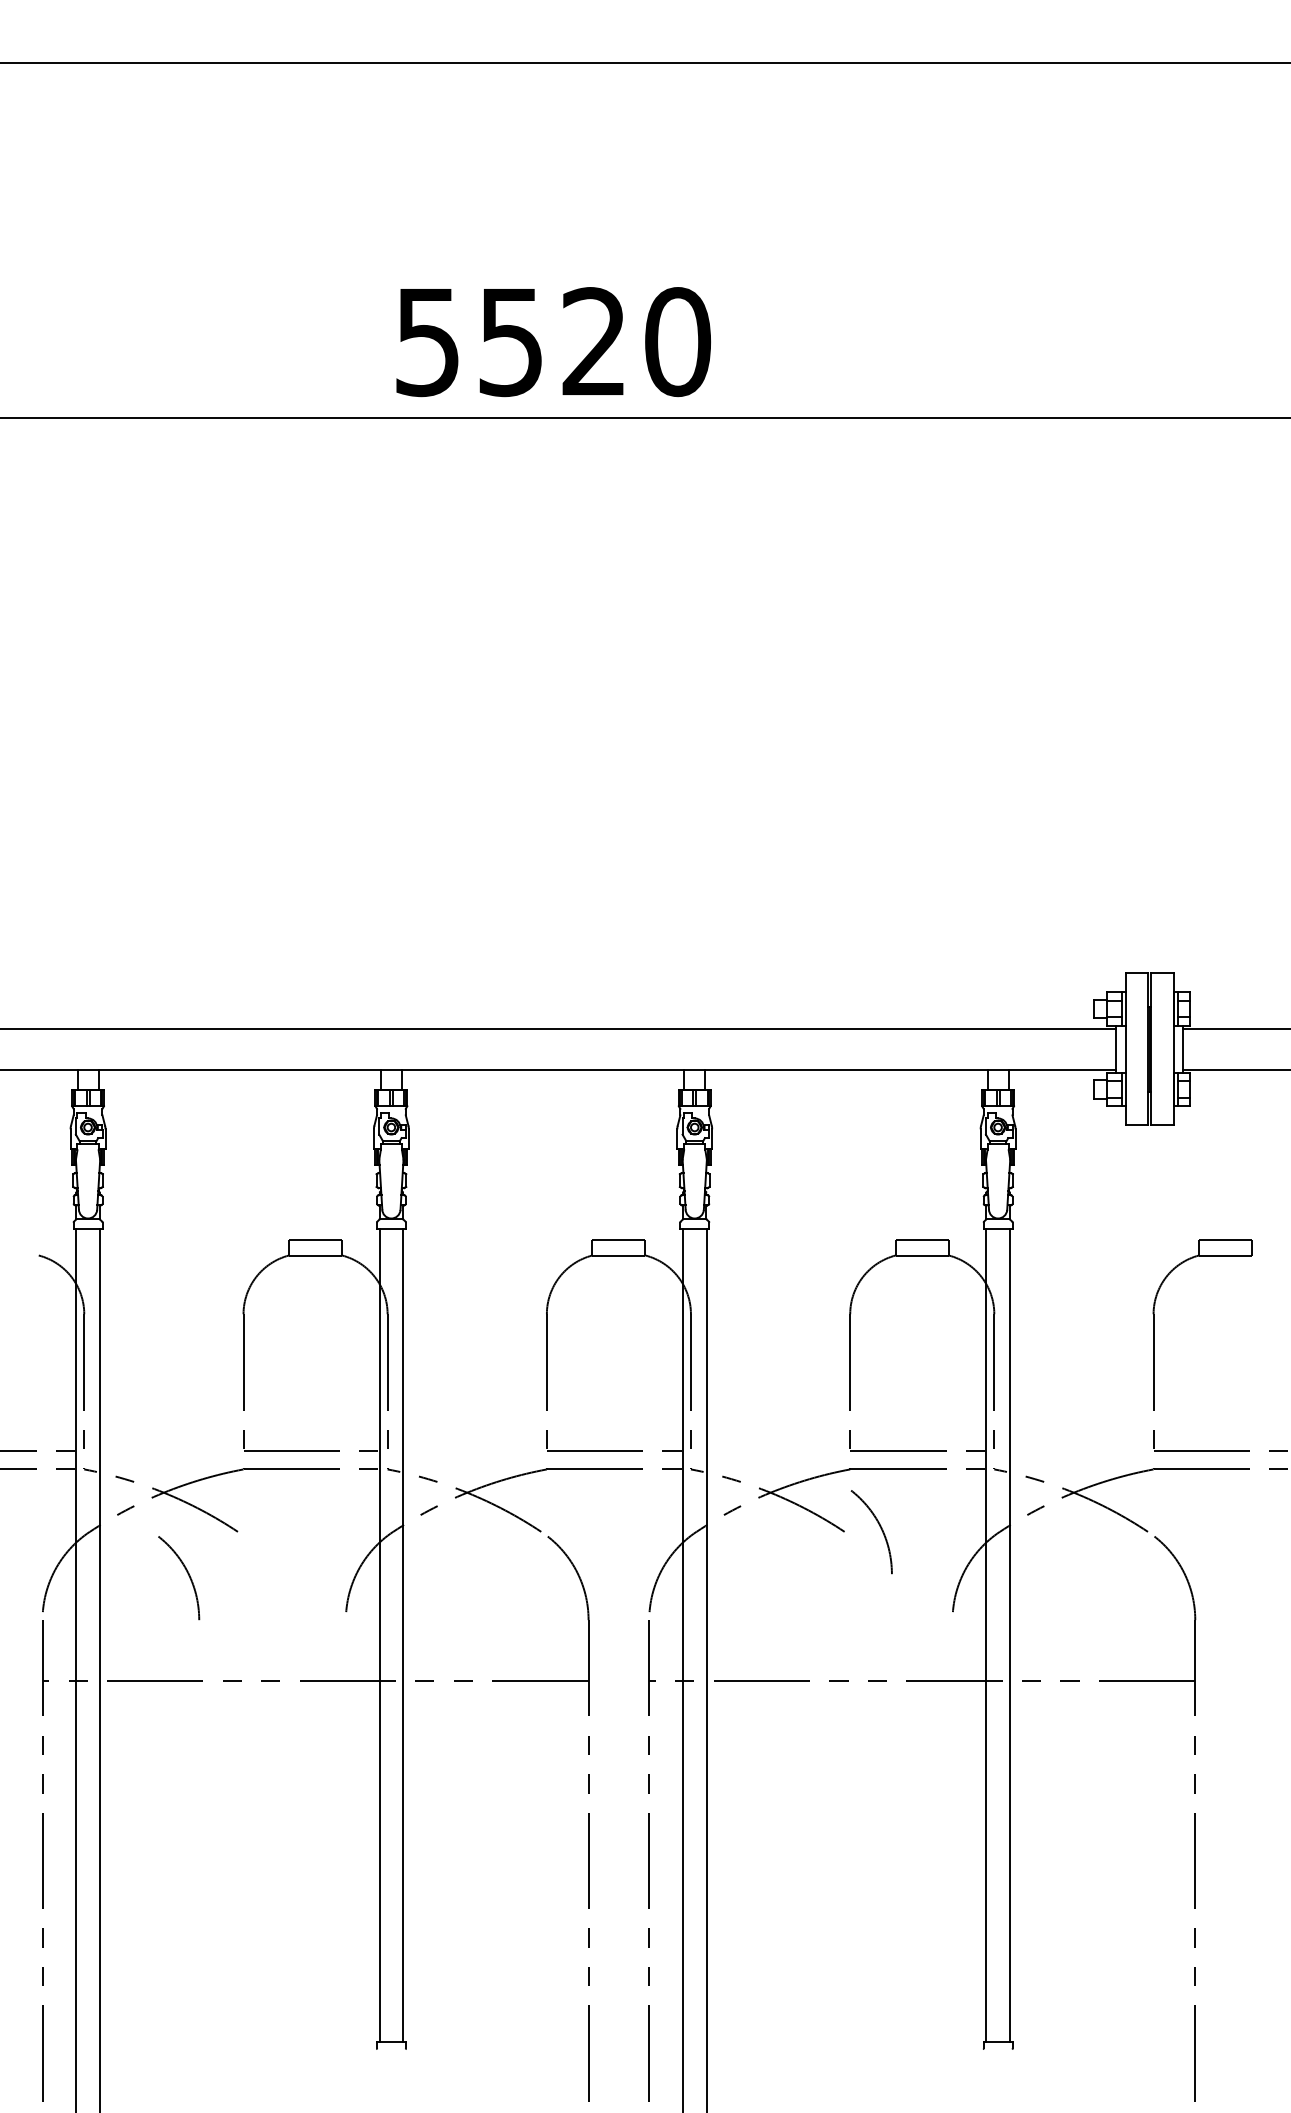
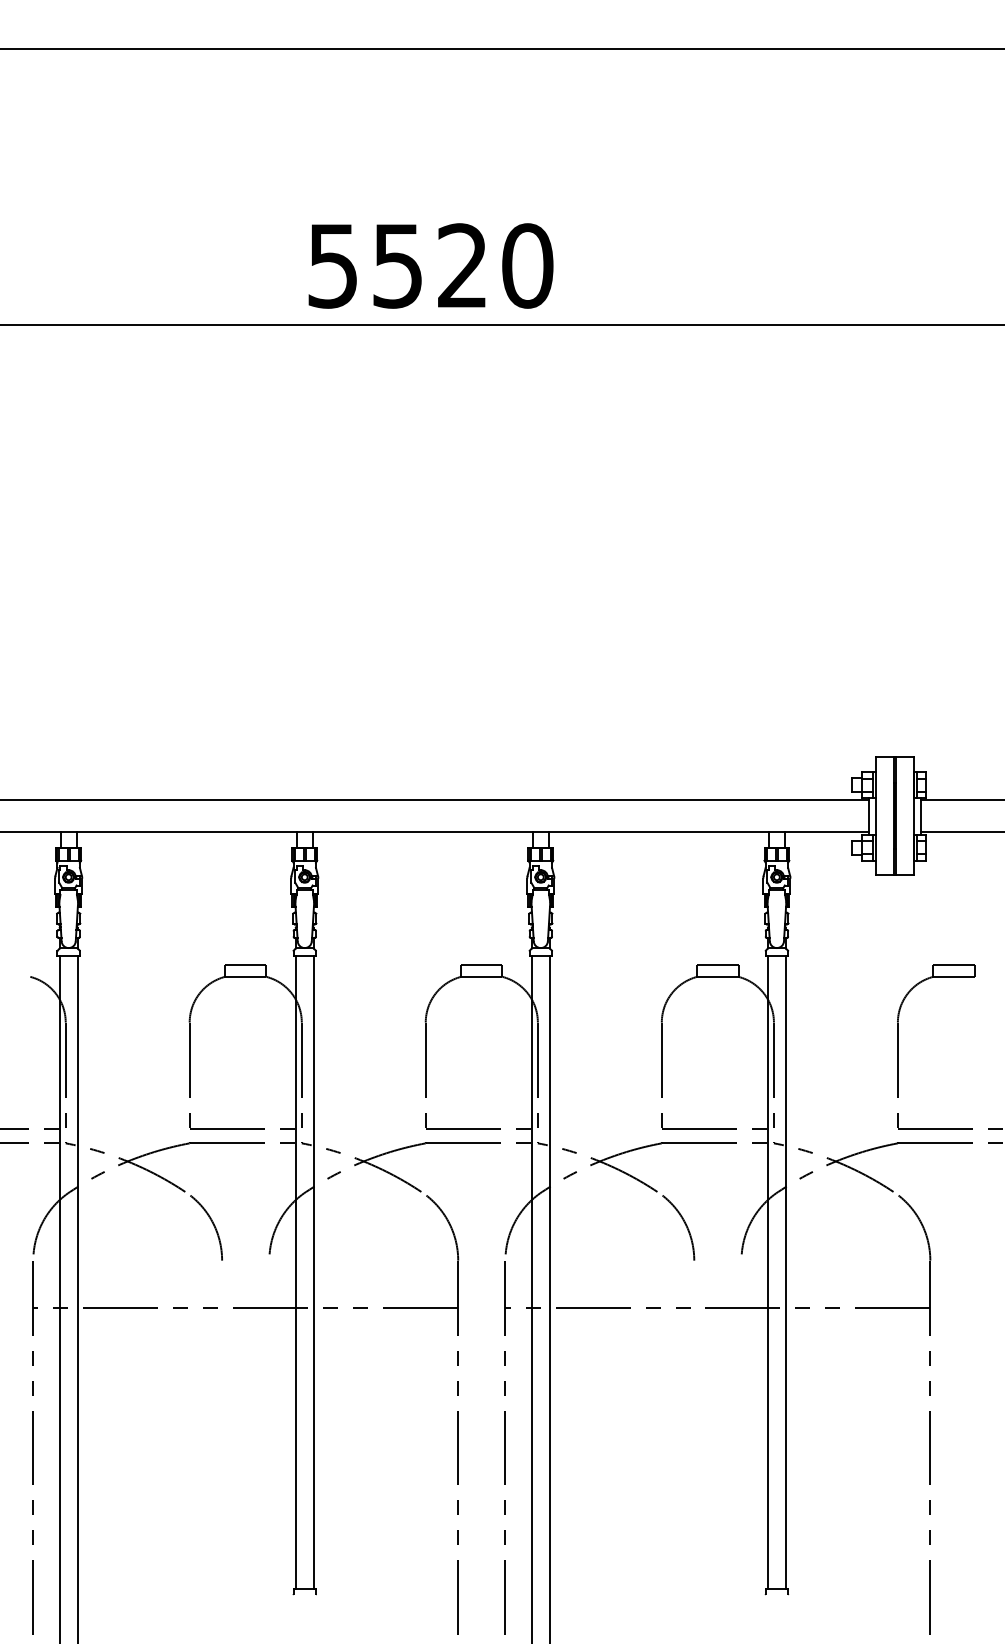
arc: (880, 1528) -> (685, 1225), moved
arc: (187, 1574) -> (213, 1225), moved

